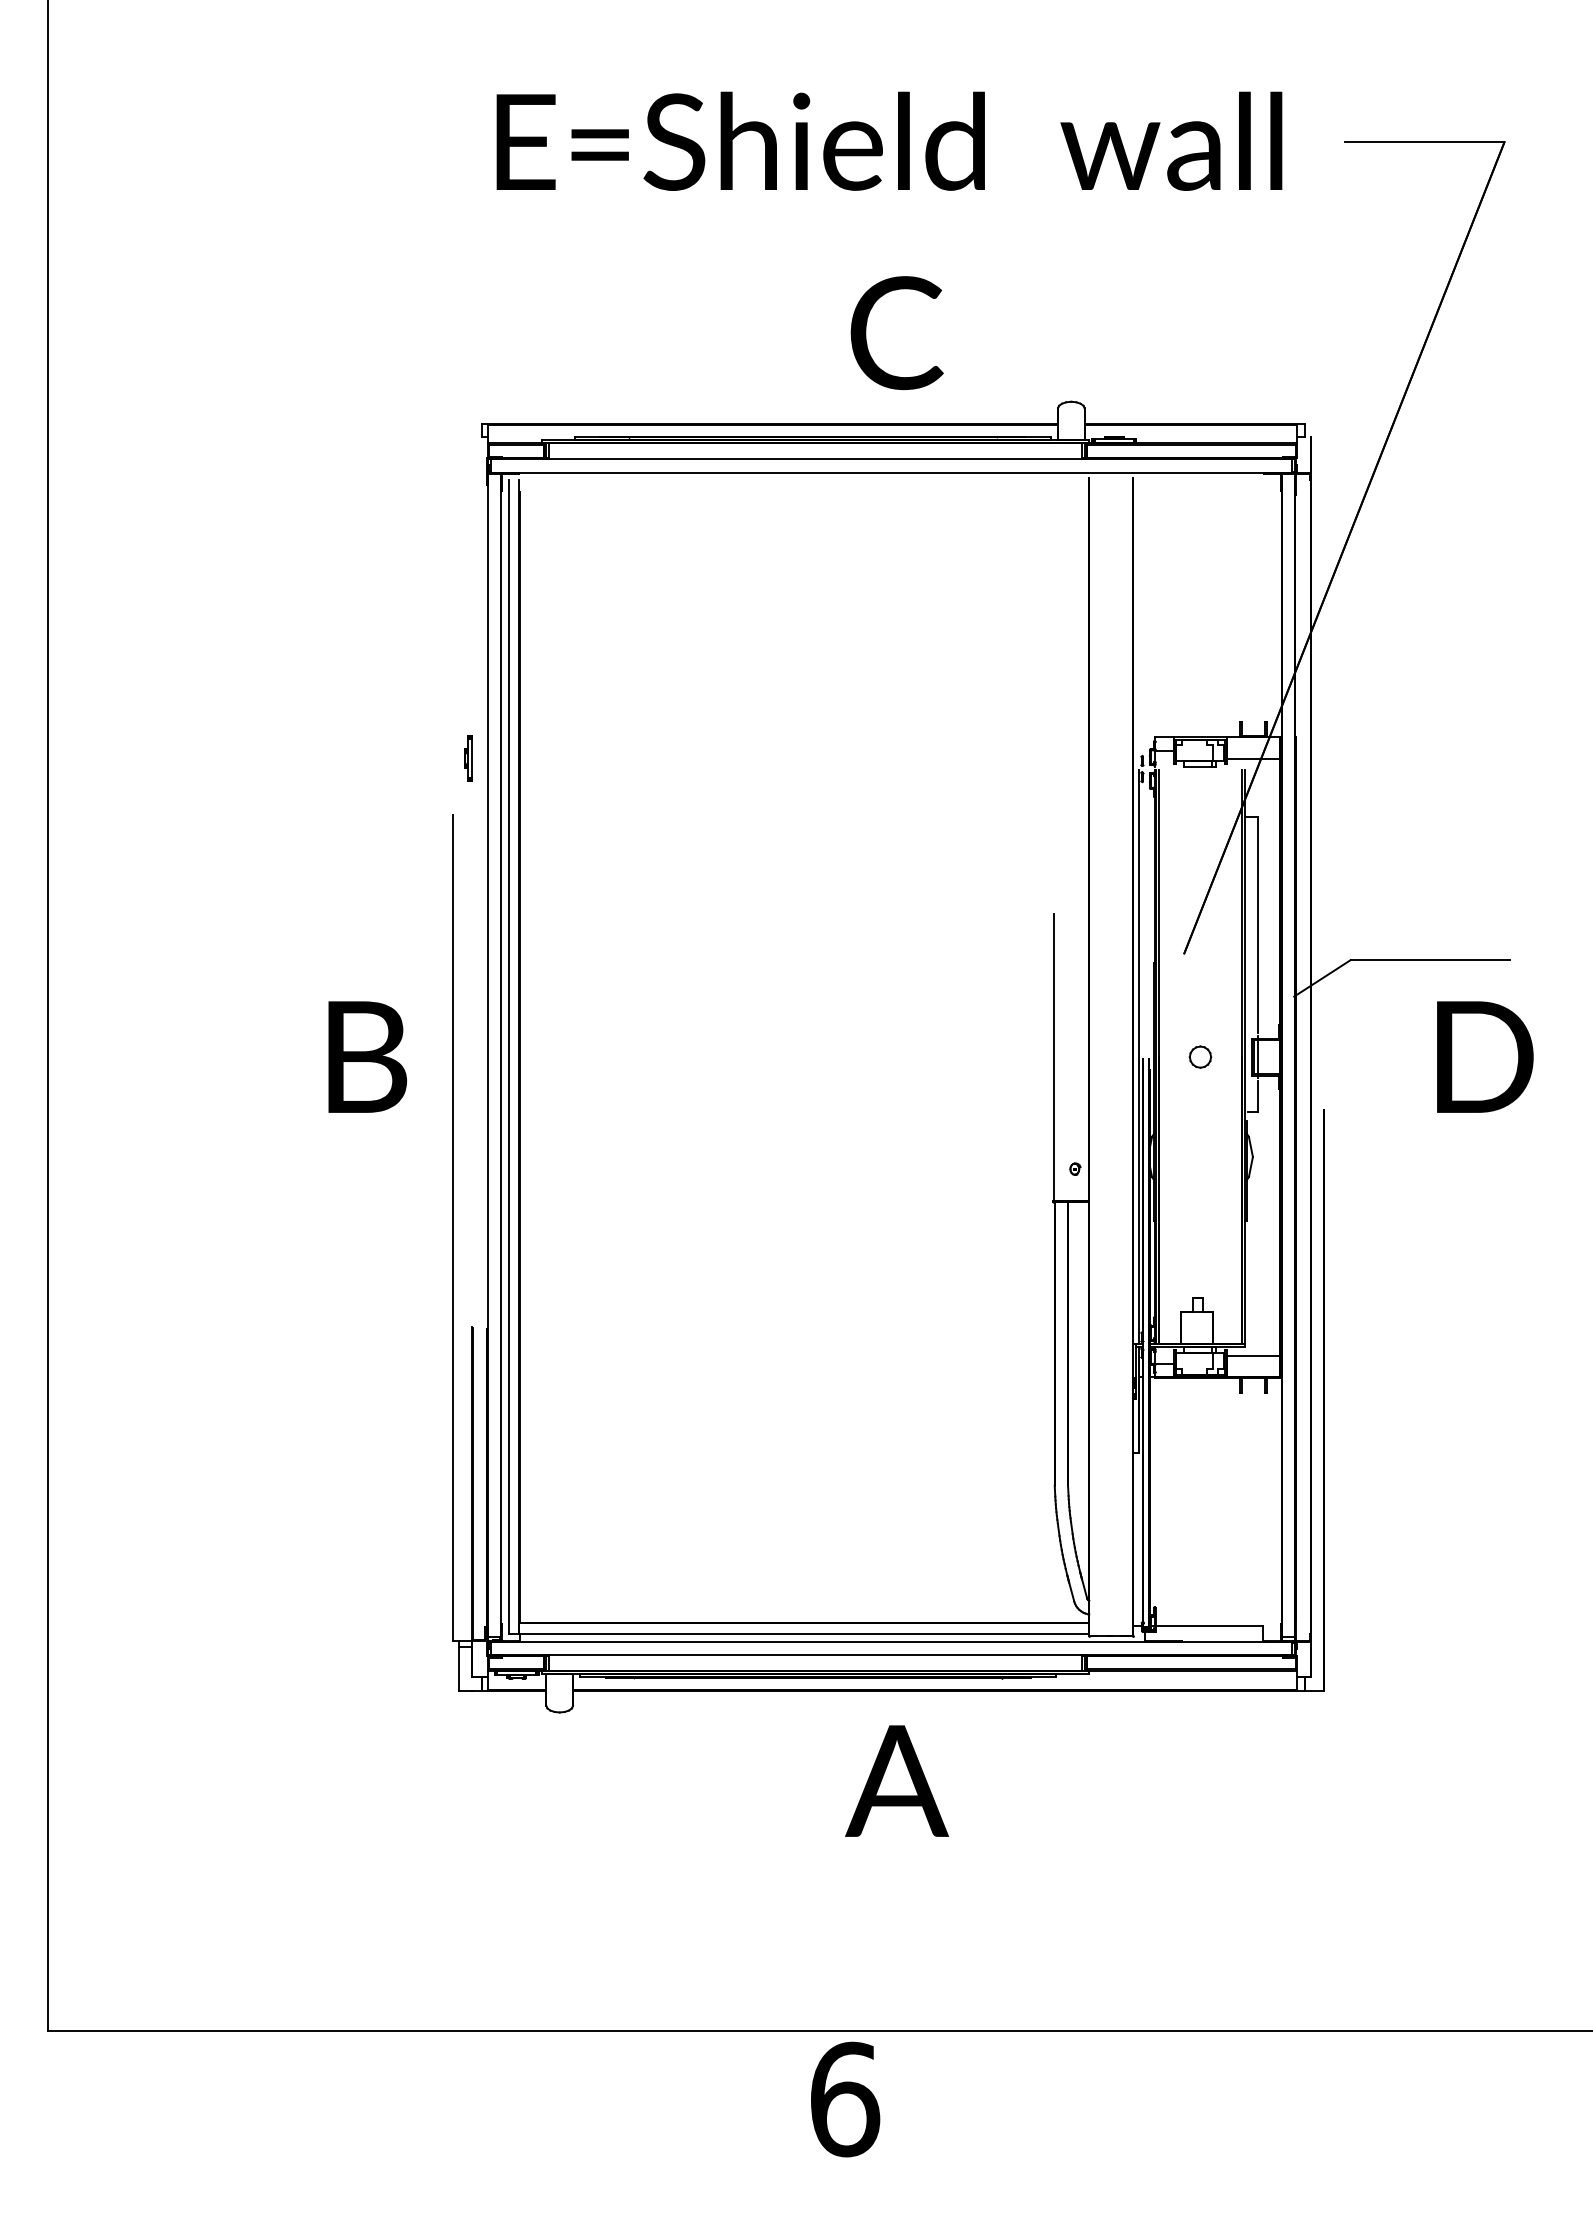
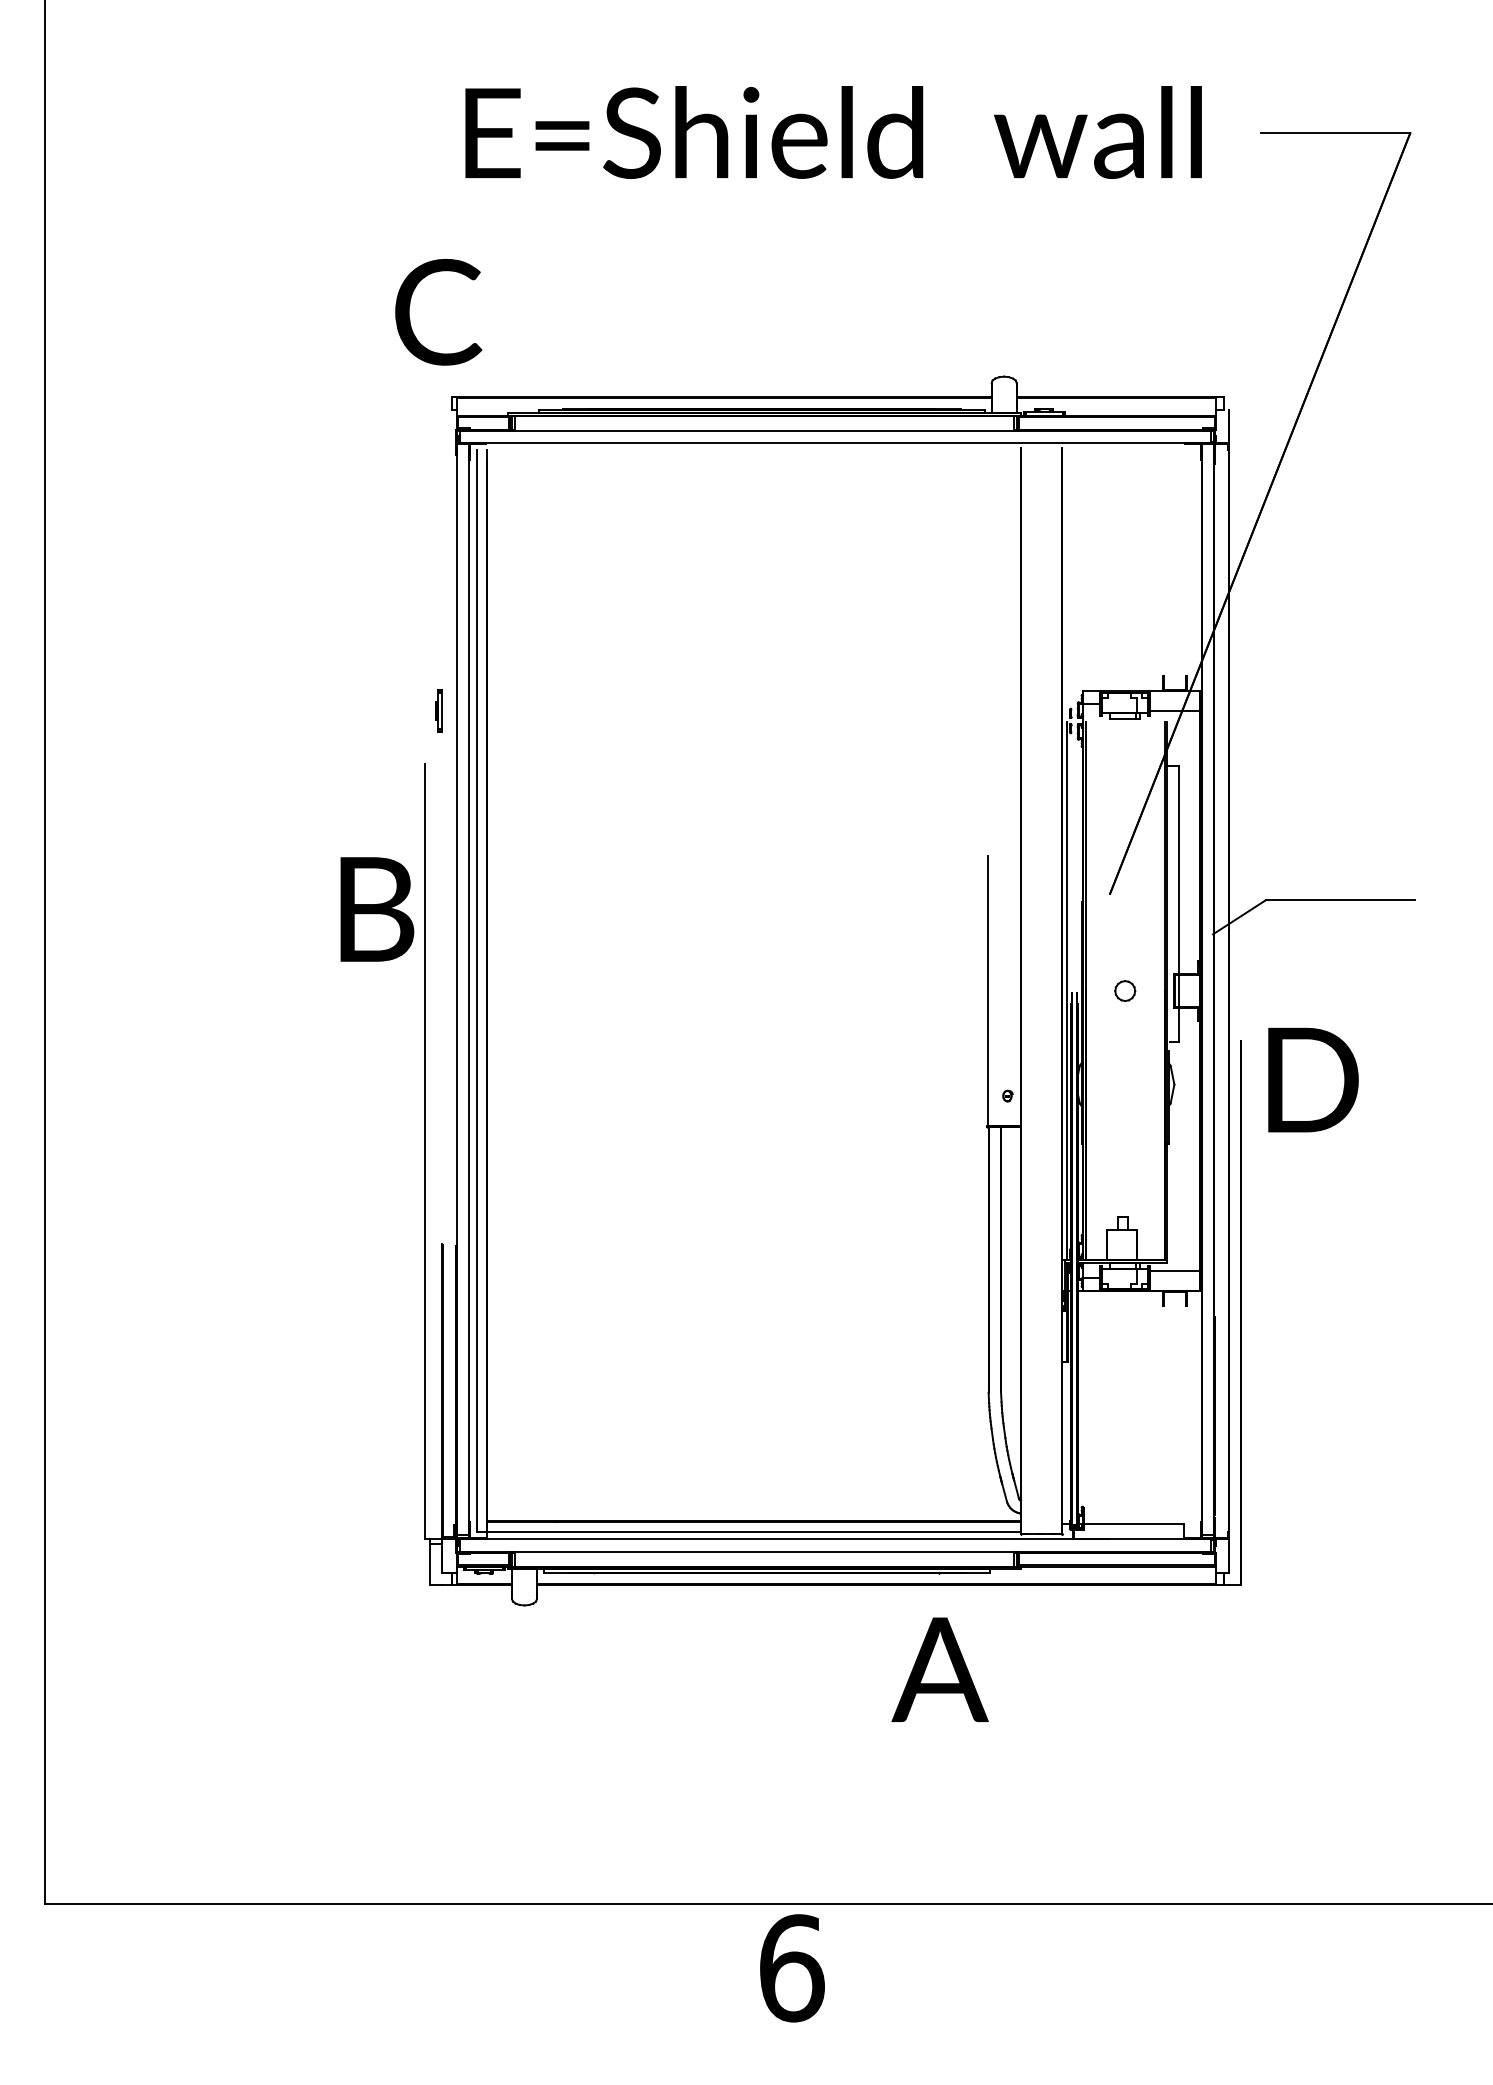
text: (896, 333) -> (438, 312), moved
text: (367, 1056) -> (377, 908), moved
text: (1485, 1056) -> (1313, 1079), moved
text: (896, 1780) -> (939, 1669), moved

